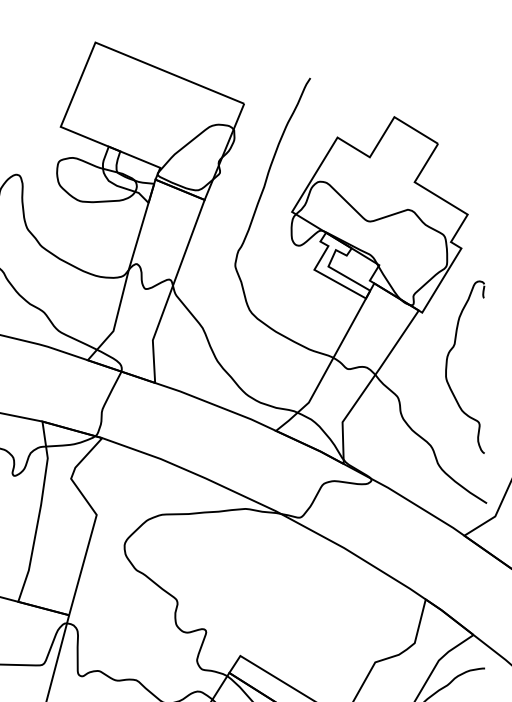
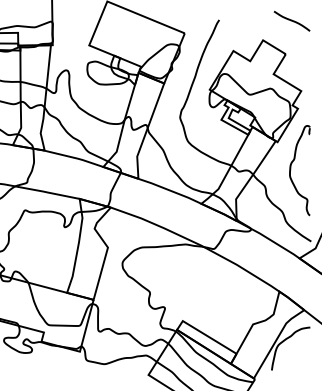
curve: (448, 79) -> (291, 20), added

